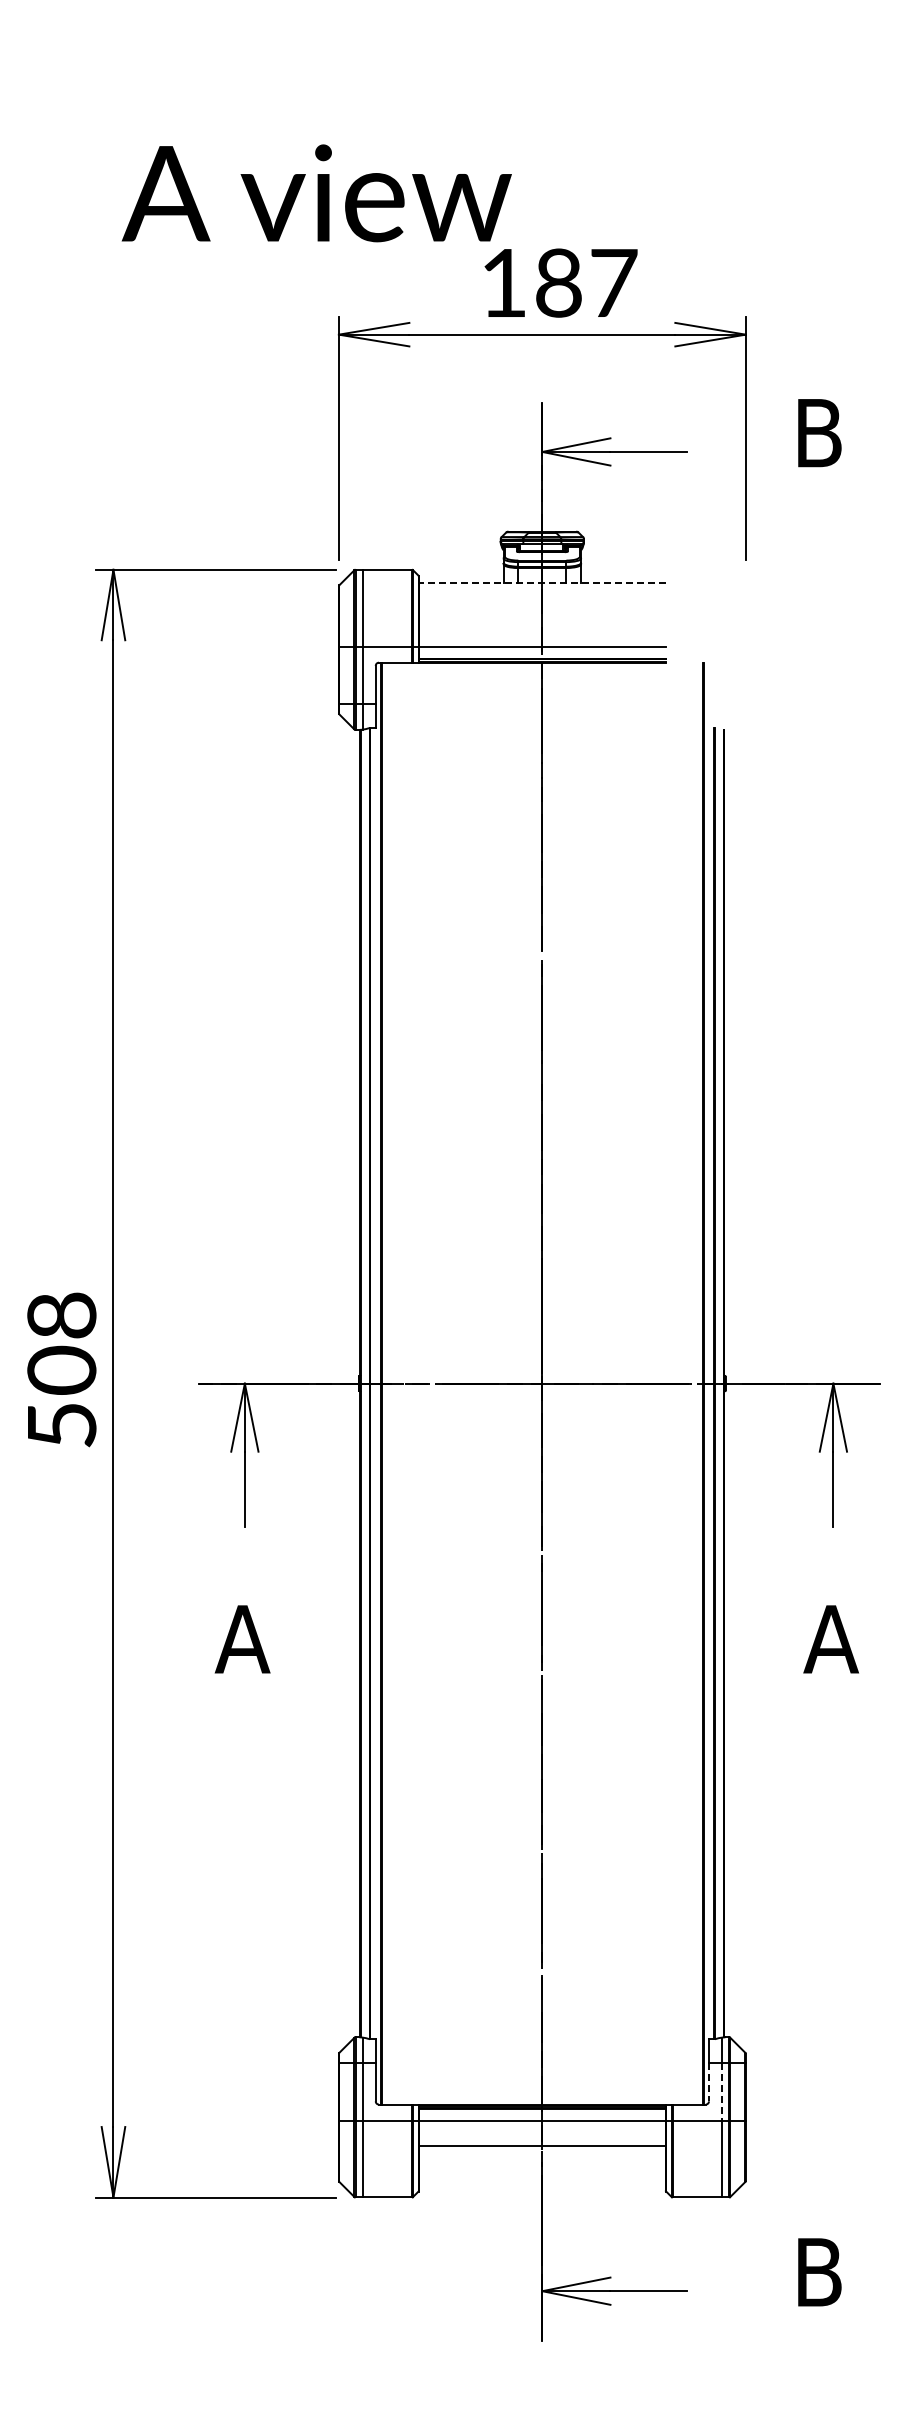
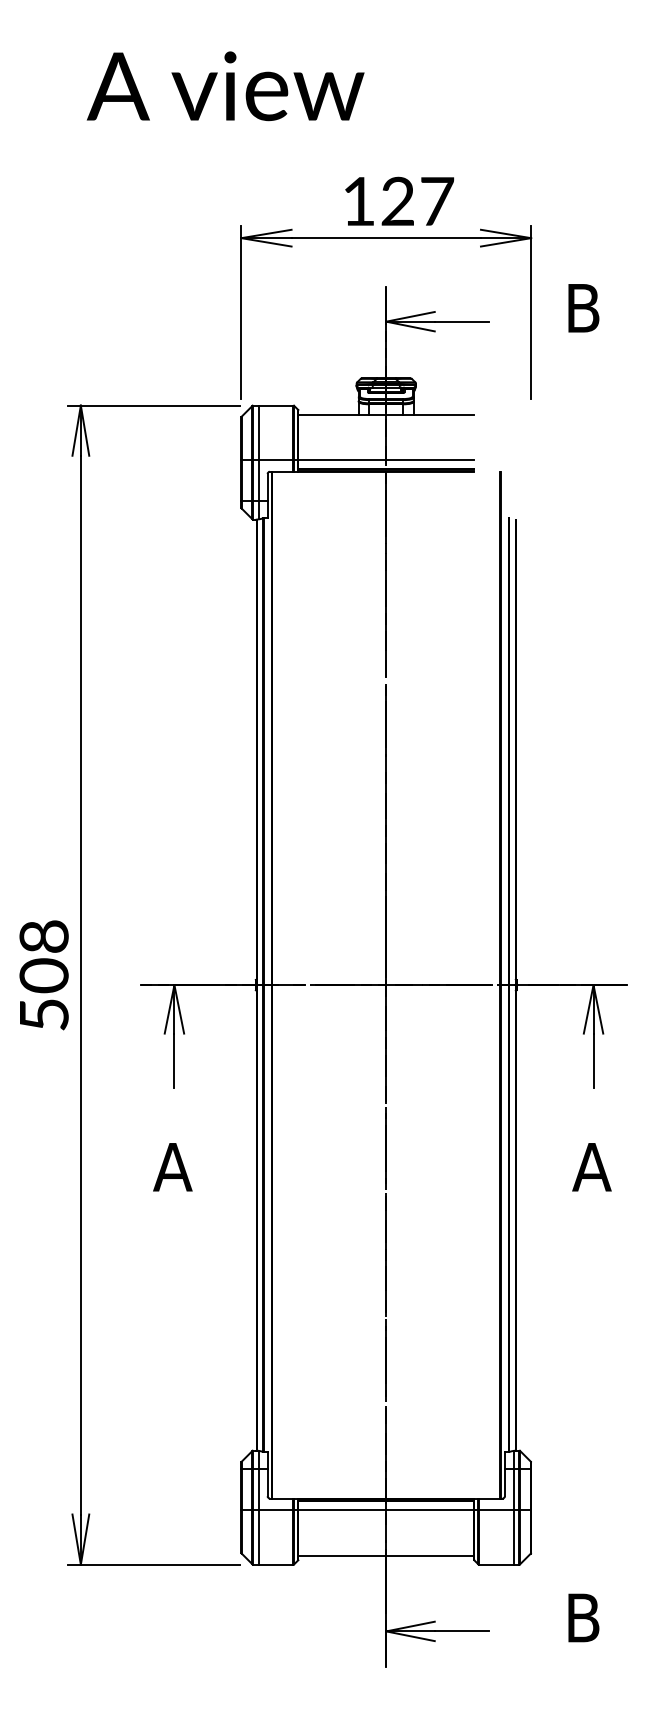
text: (316, 193) -> (225, 86), moved
text: (558, 283) -> (397, 201), 187 -> 127
line: (541, 582) -> (385, 414), dashed -> solid
line: (708, 2082) -> (504, 1482), dashed -> solid
line: (721, 2091) -> (513, 1489), dashed -> solid
line: (542, 2145) -> (386, 1555), moved

